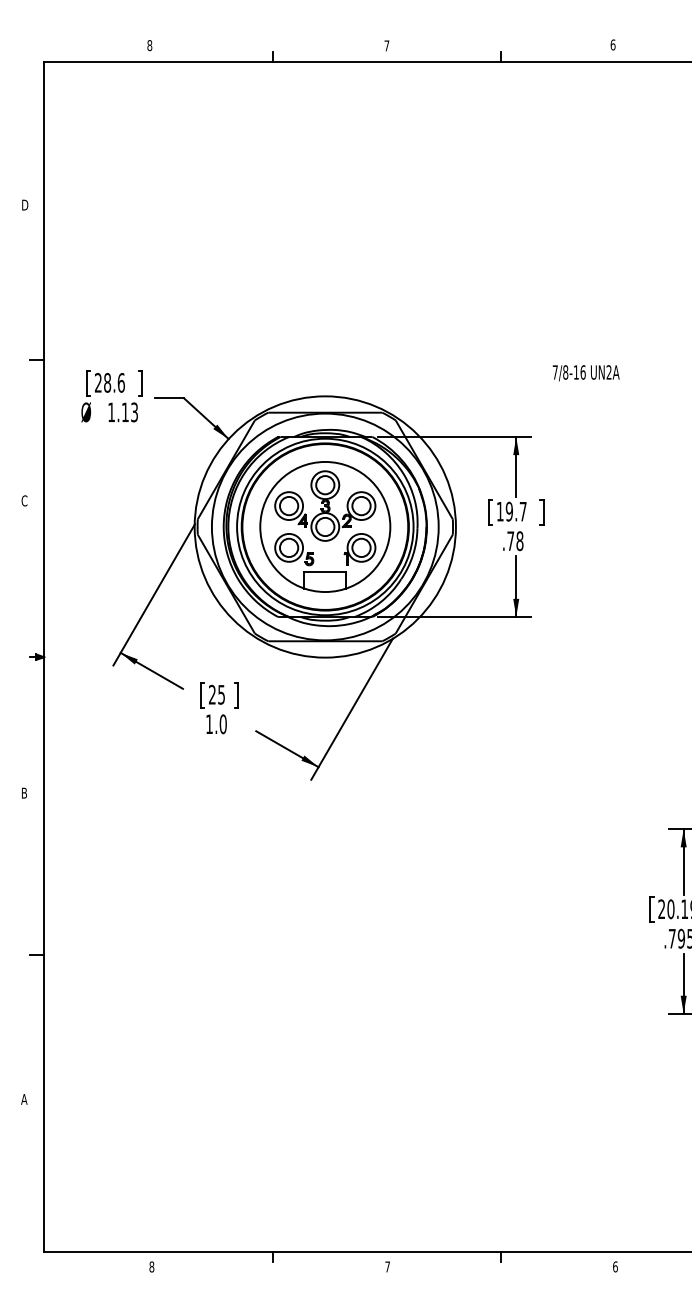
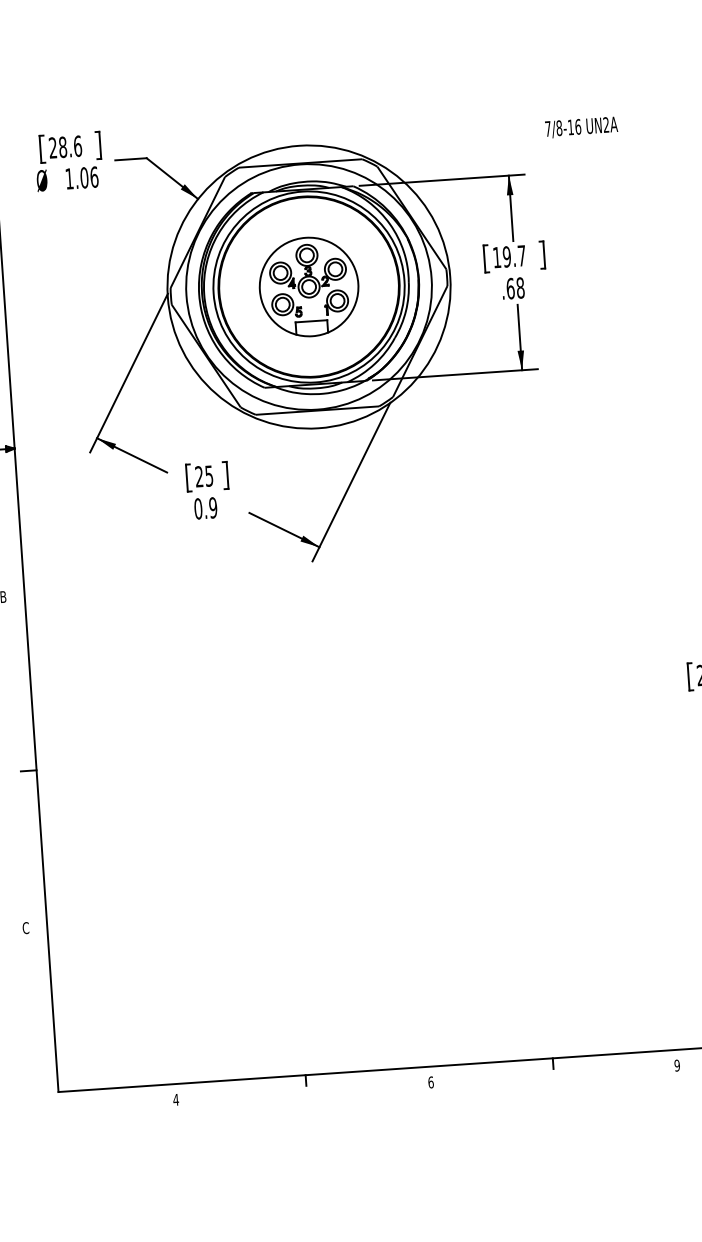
text: (585, 373) -> (580, 127), moved
text: (129, 412) -> (88, 177), 1.13 -> 1.06
part: (325, 526) -> (309, 286), size x0.7
text: (510, 541) -> (510, 289), .78 -> .68
text: (216, 724) -> (205, 508), 1.0 -> 0.9
text: (24, 1098) -> (25, 927), A -> C
text: (151, 1266) -> (175, 1099), 8 -> 4
text: (387, 1266) -> (430, 1082), 7 -> 6
text: (615, 1266) -> (677, 1065), 6 -> 9

